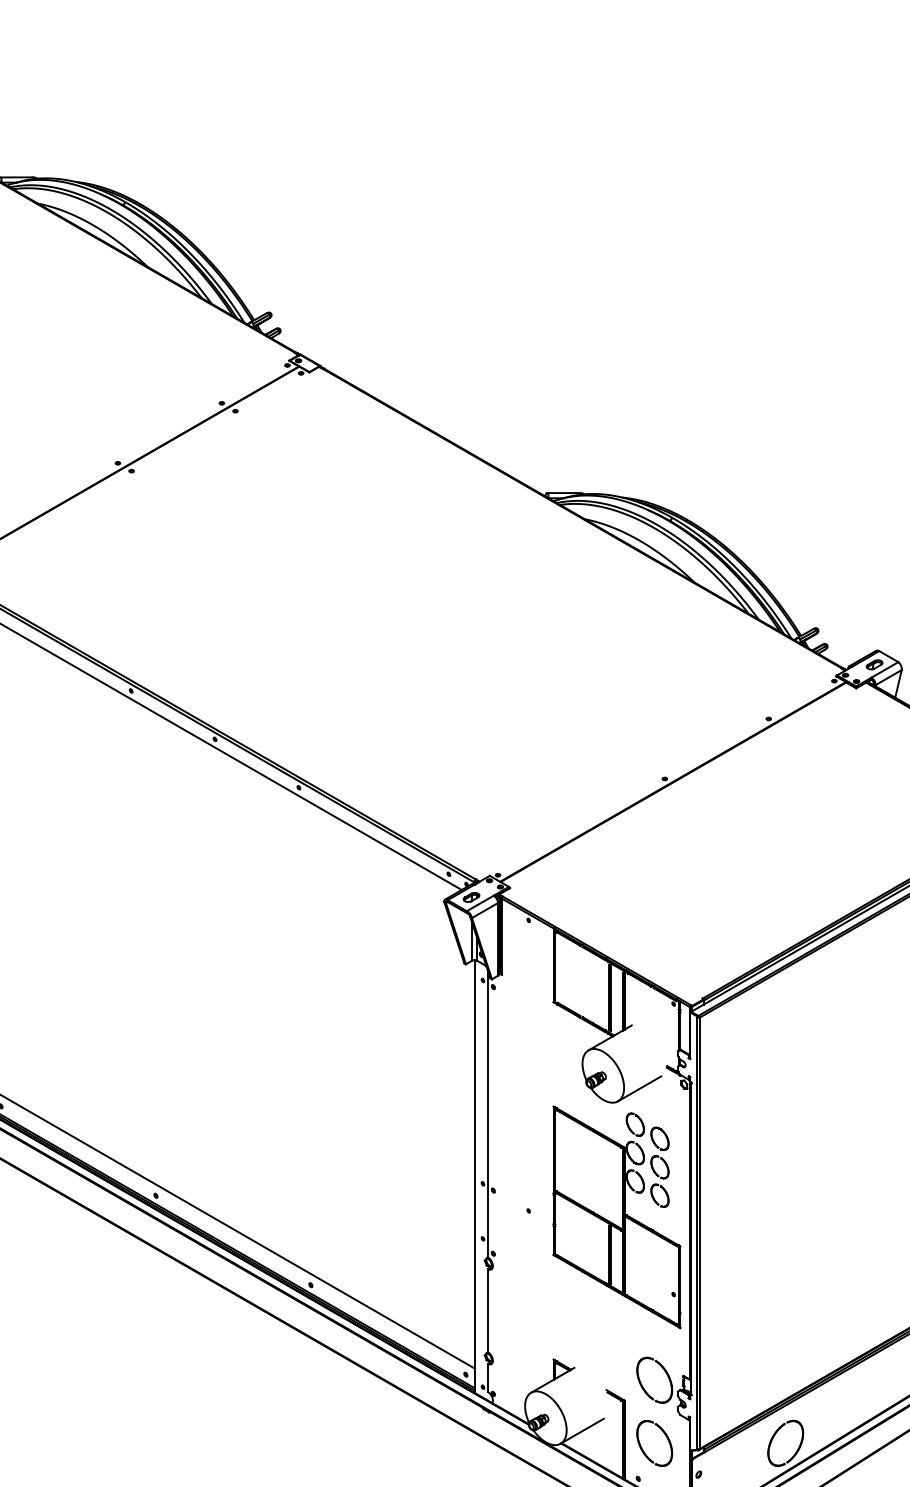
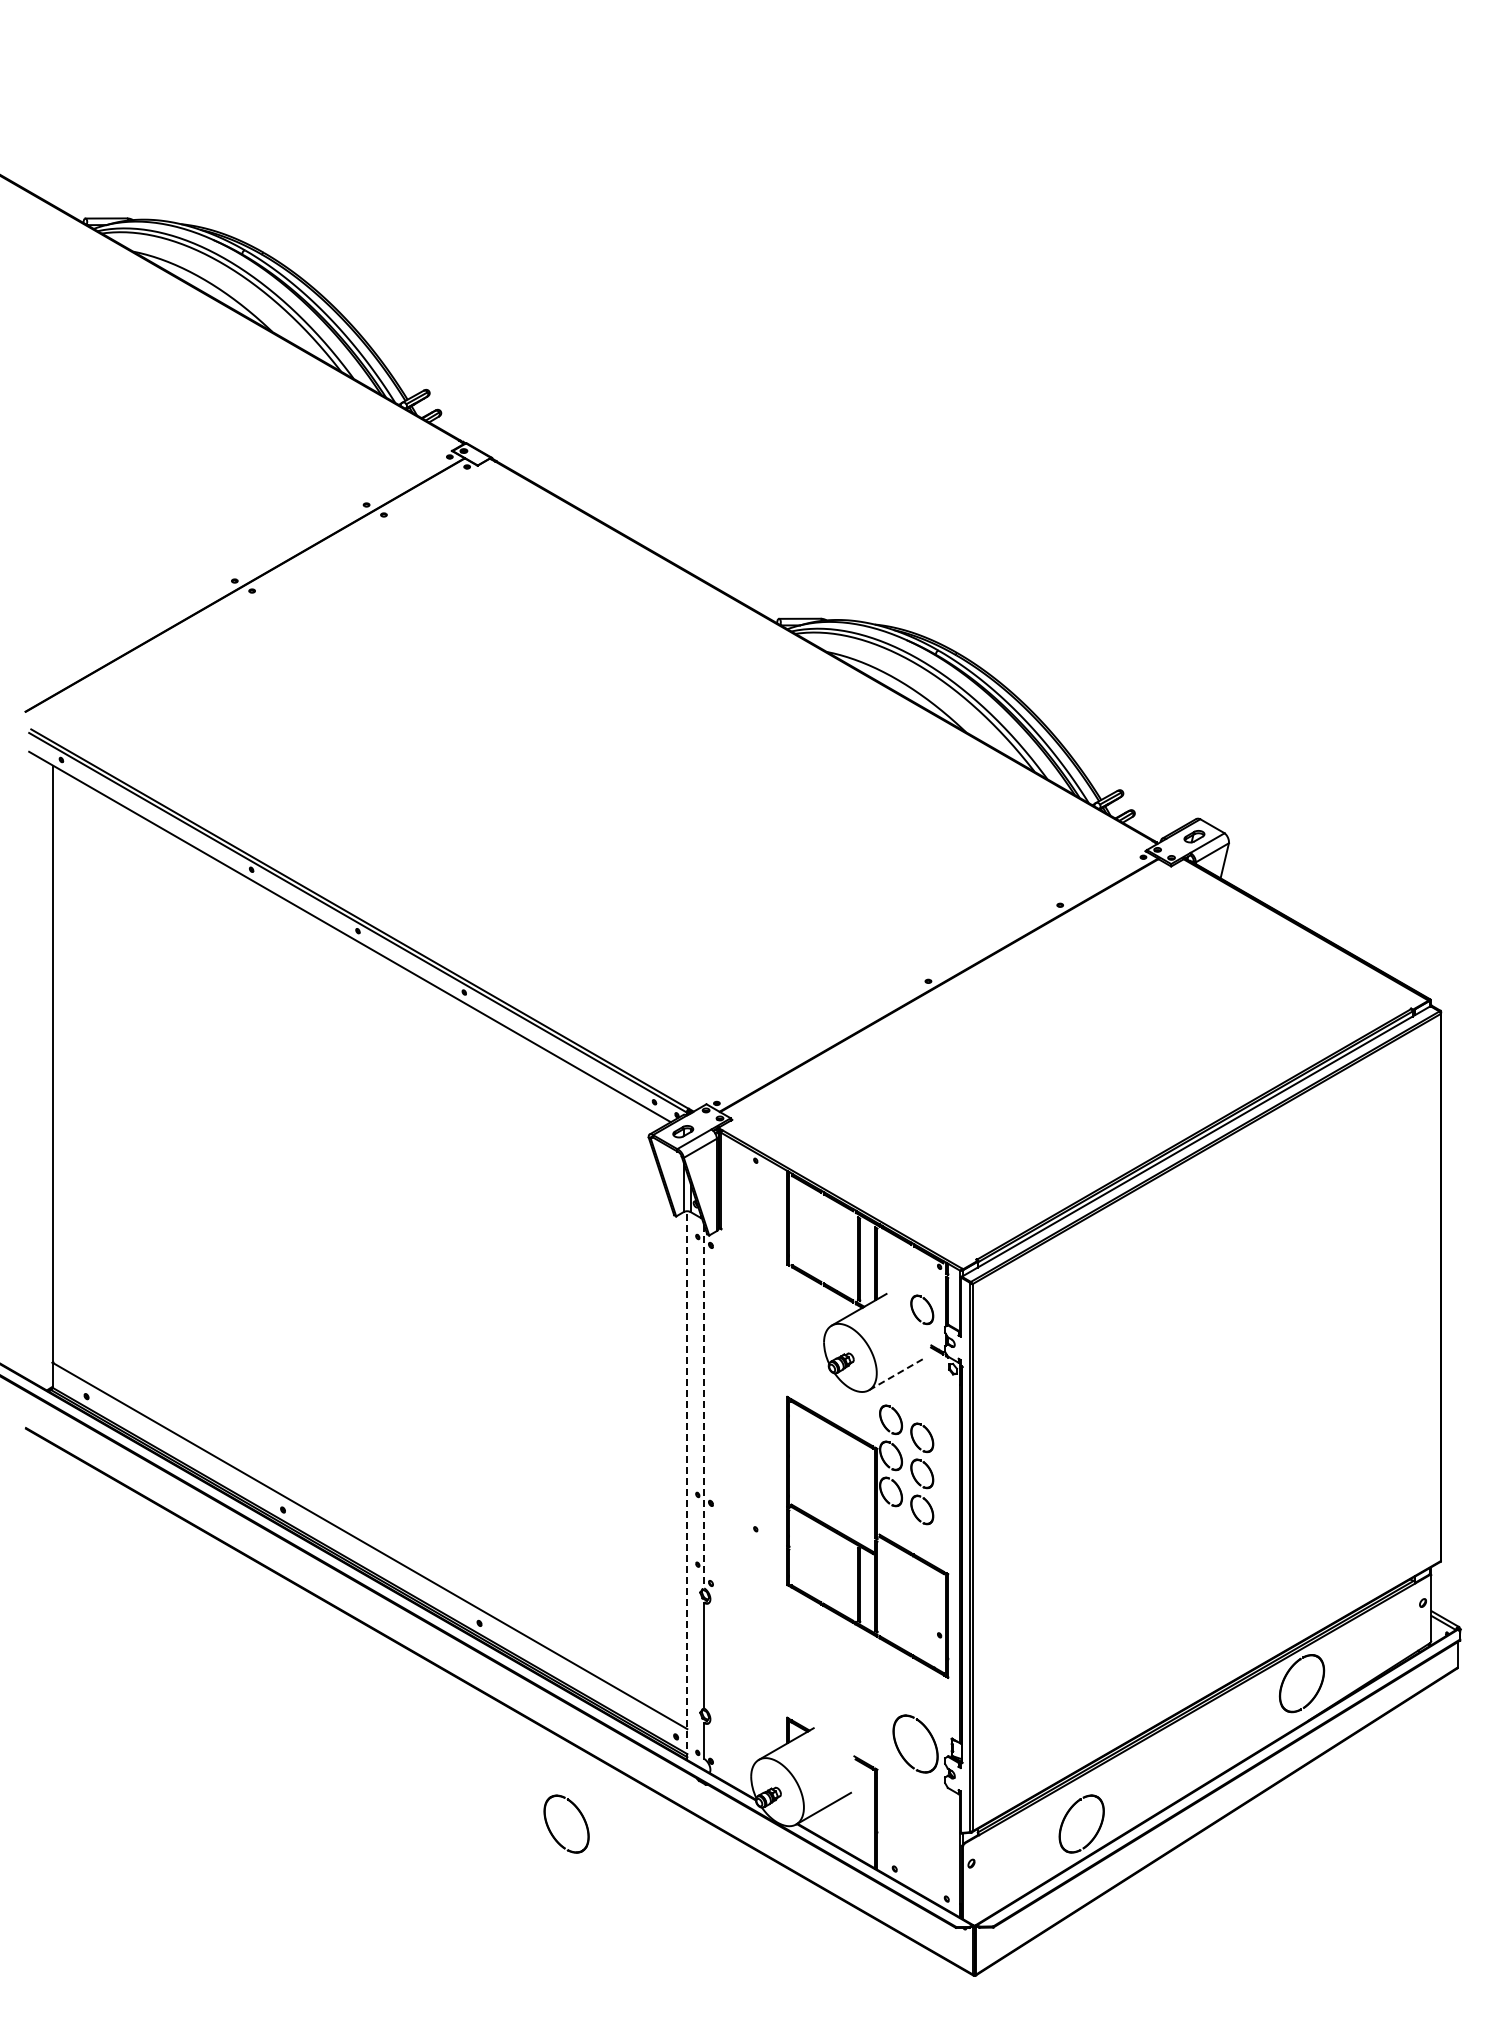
part: (660, 1037) -> (922, 1309), added
line: (639, 1088) -> (896, 1374), solid -> dashed
line: (488, 1114) -> (704, 1406), solid -> dashed
line: (474, 1176) -> (687, 1485), solid -> dashed
part: (654, 1442) -> (566, 1823), moved

